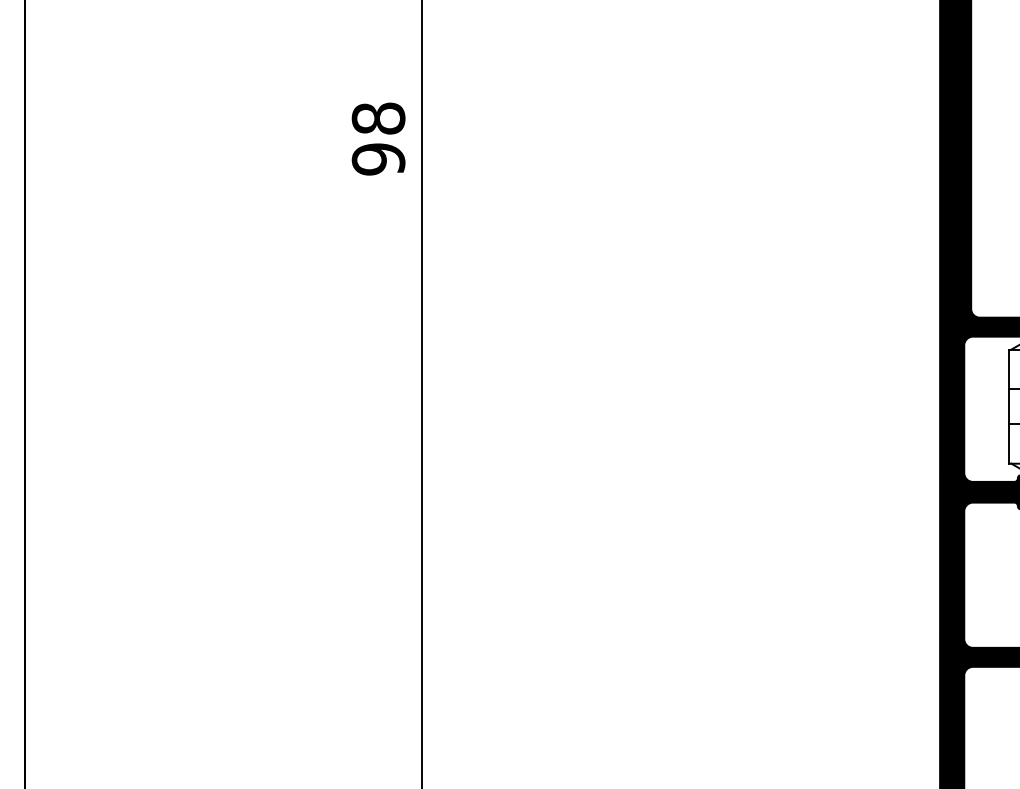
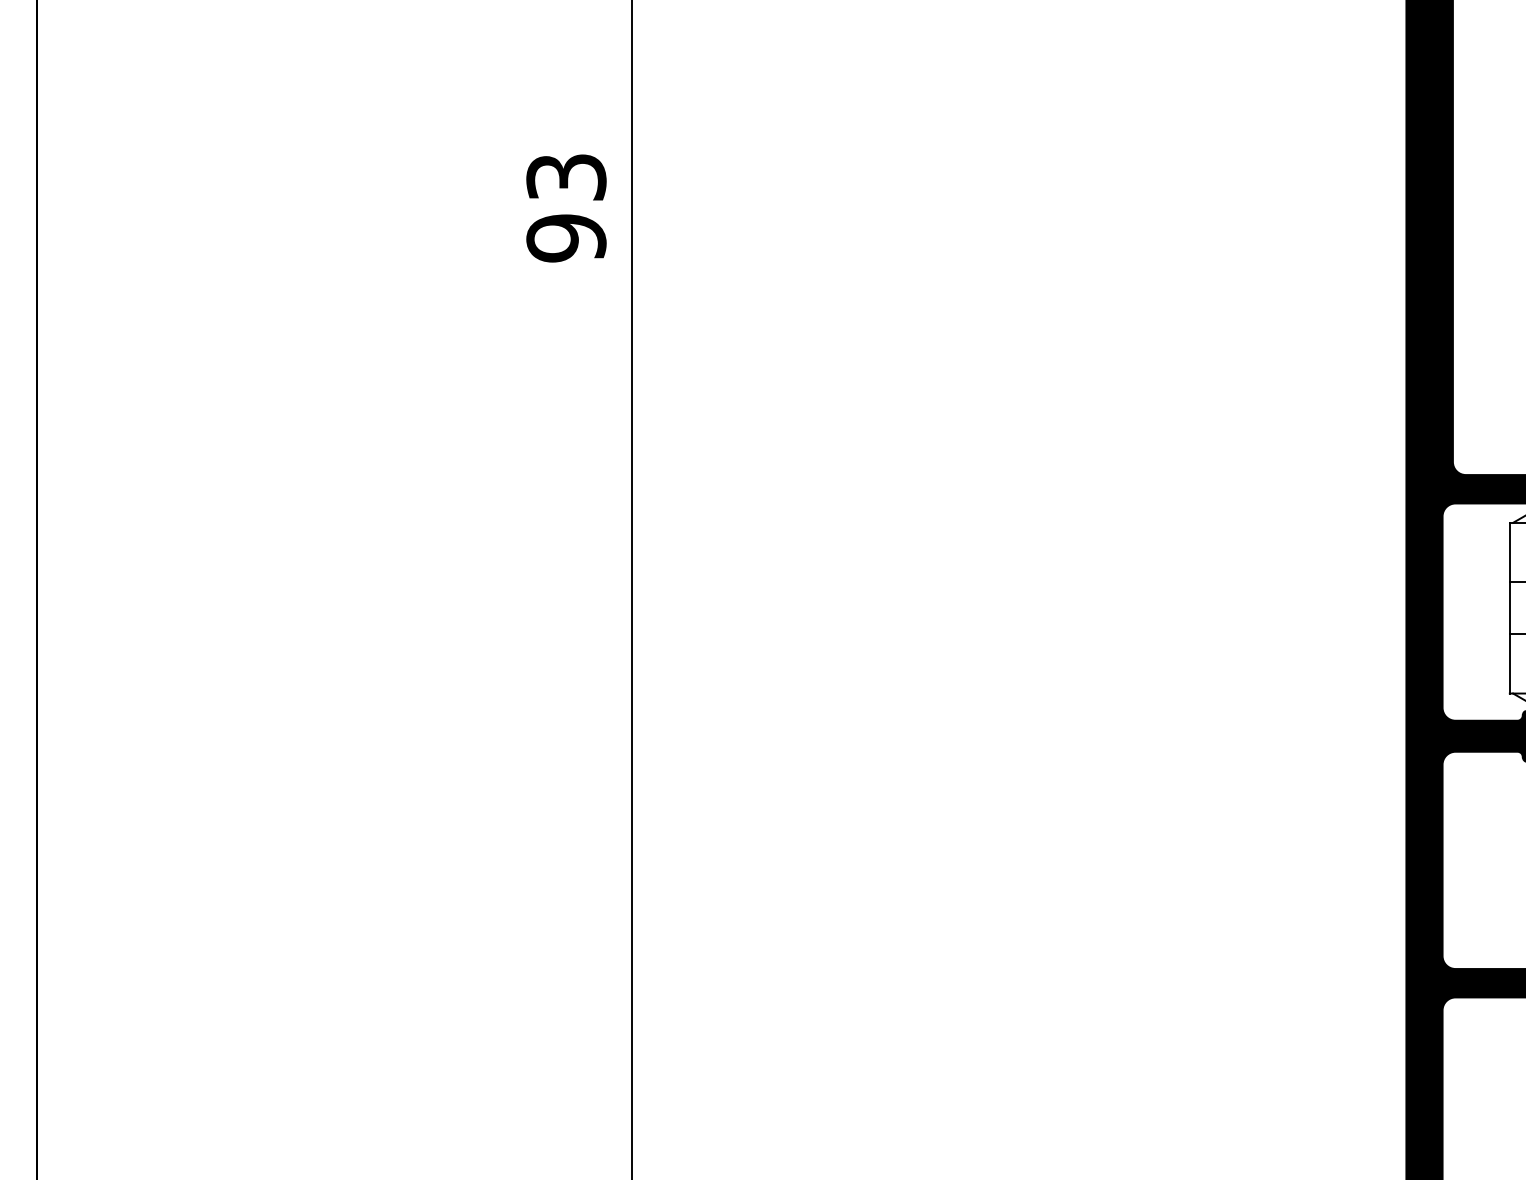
text: (378, 118) -> (566, 177), 98 -> 93

